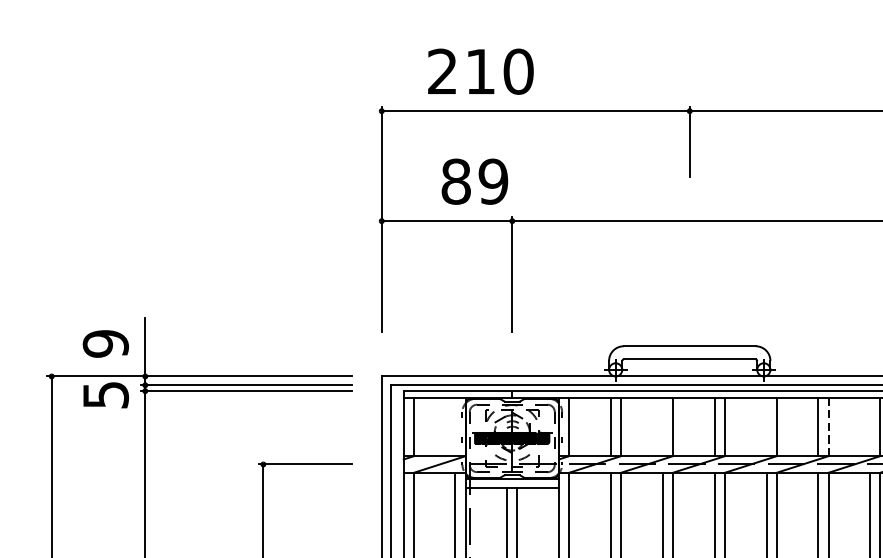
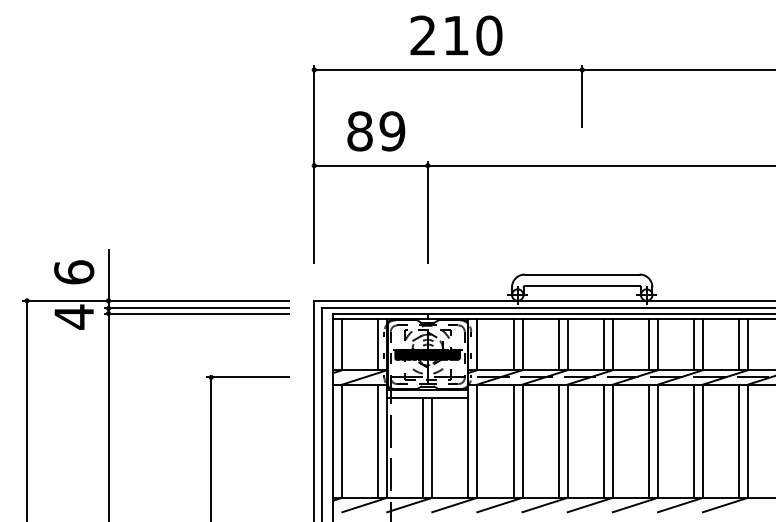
text: (480, 71) -> (456, 35), moved
text: (475, 181) -> (376, 131), moved
text: (106, 343) -> (74, 272), 9 -> 6
text: (106, 394) -> (74, 316), 5 -> 4
line: (455, 426) -> (378, 344), added
line: (662, 426) -> (558, 344), added
line: (767, 426) -> (649, 344), added
line: (829, 426) -> (703, 344), dashed -> solid
line: (870, 426) -> (739, 344), added

